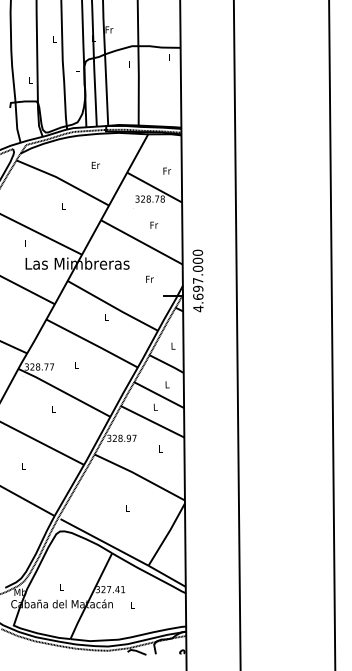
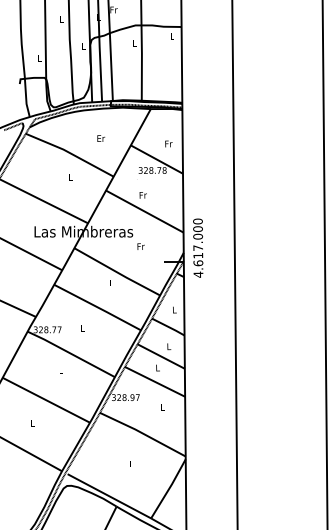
text: (154, 224) -> (143, 194), moved
text: (149, 278) -> (140, 245), moved
text: (198, 288) -> (198, 255), 4.697.000 -> 4.617.000

